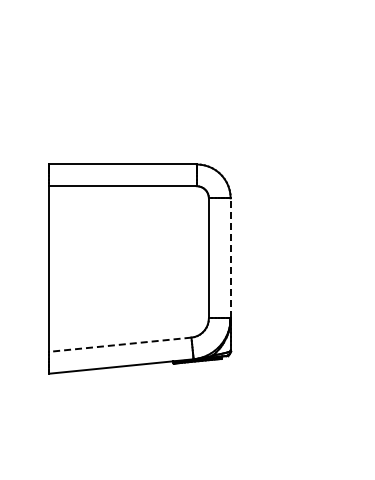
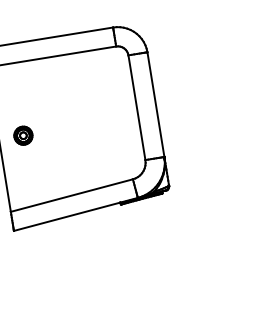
line: (230, 257) -> (155, 103), dashed -> solid
part: (76, 268) -> (22, 135), added
line: (119, 344) -> (71, 195), dashed -> solid

